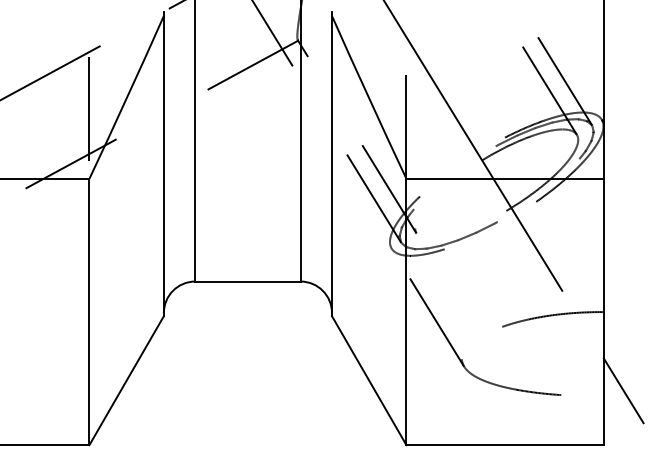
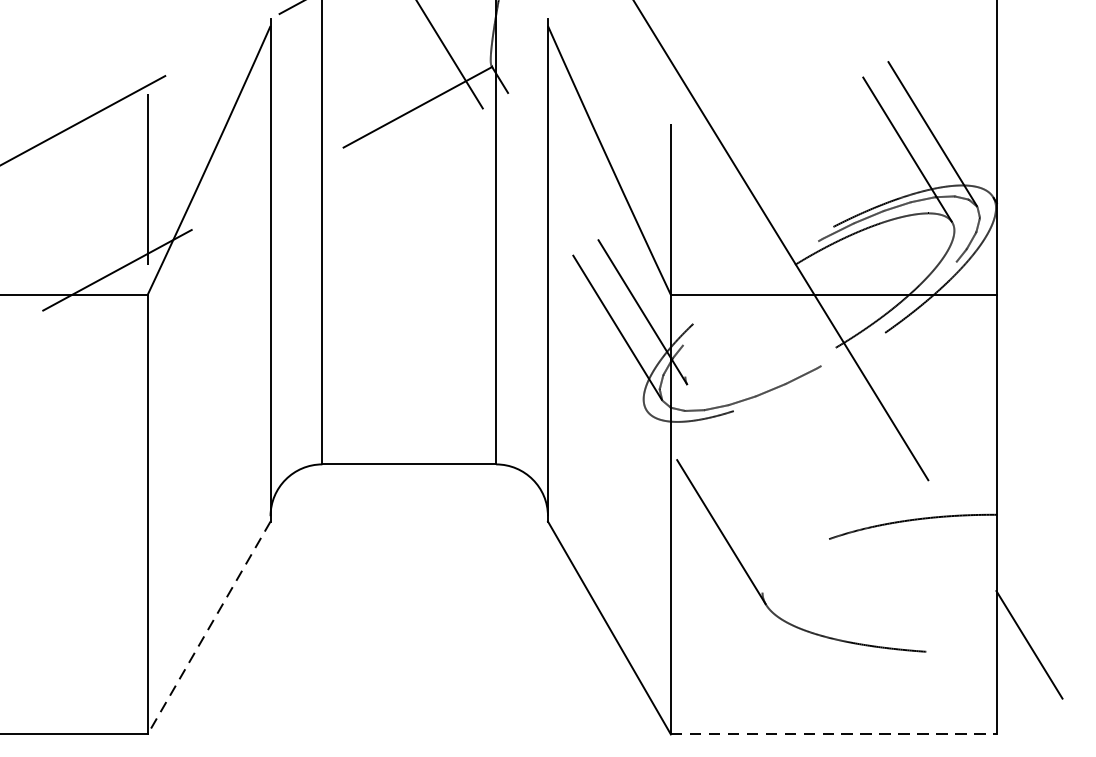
line: (126, 381) -> (208, 629), solid -> dashed
line: (505, 445) -> (834, 734), solid -> dashed

